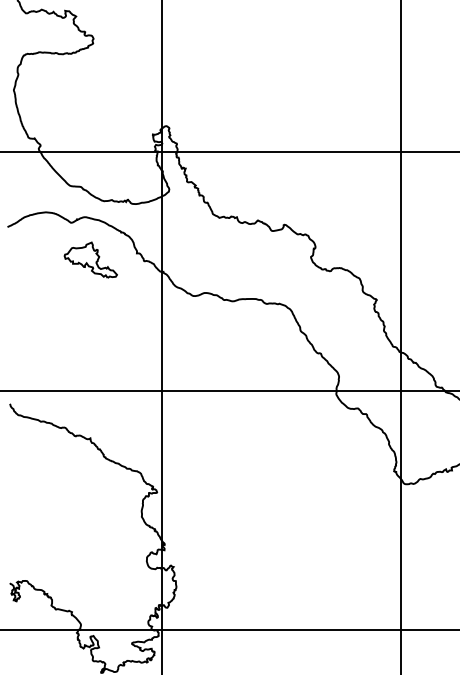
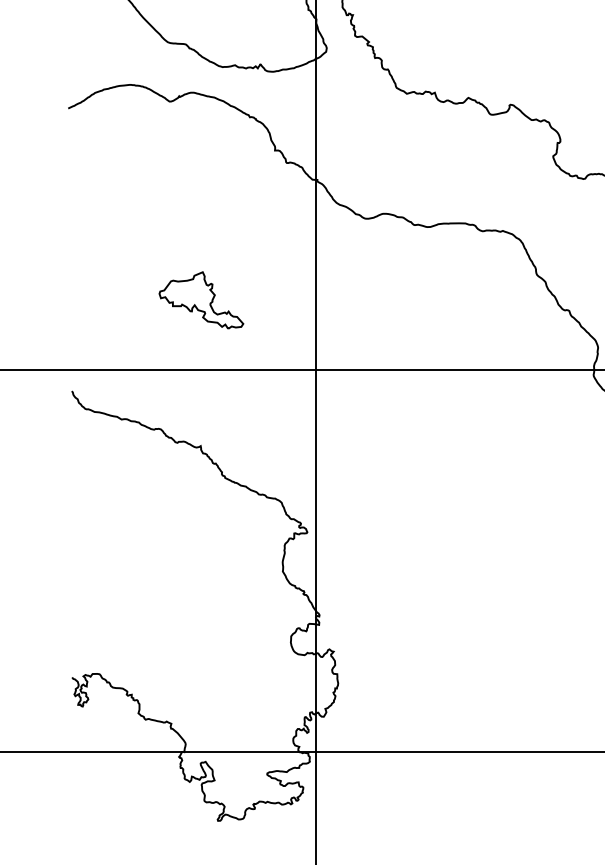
part: (90, 259) -> (200, 299), moved

